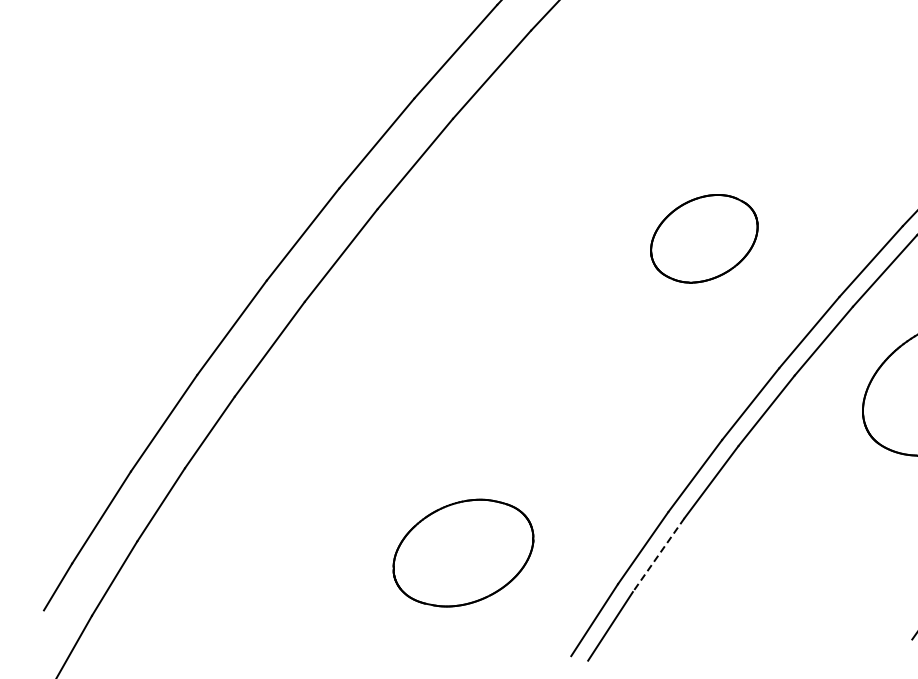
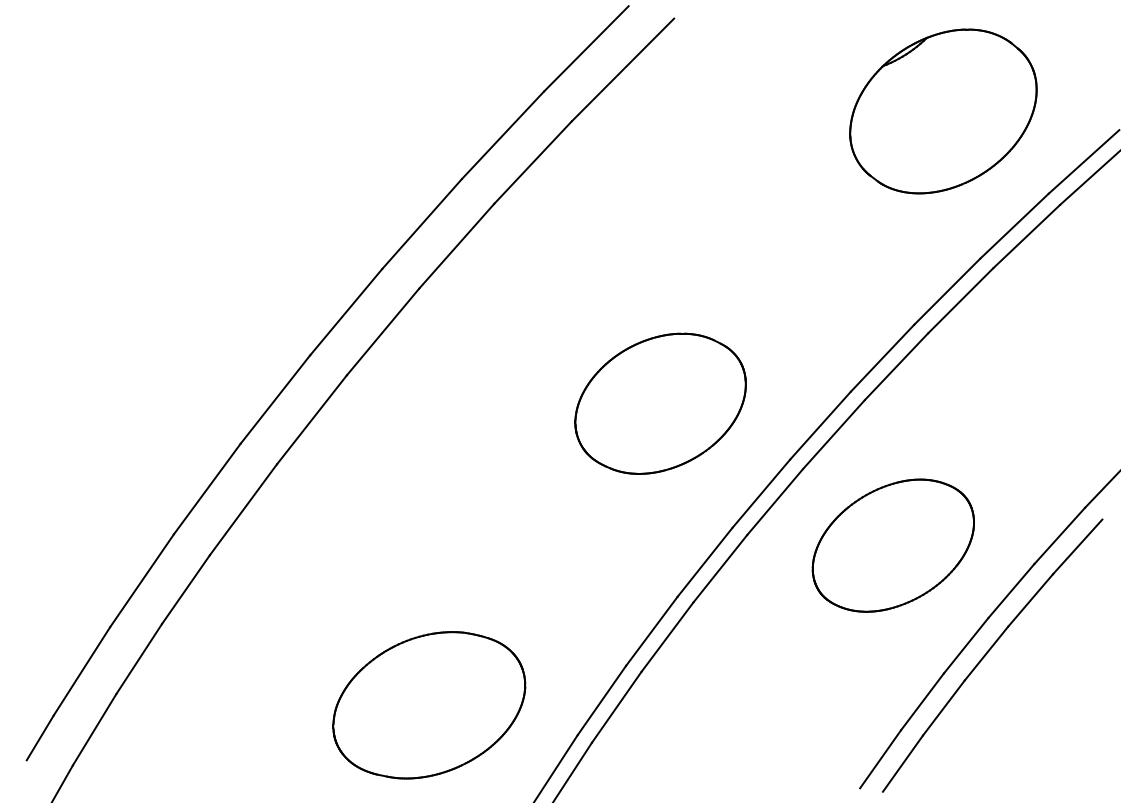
part: (704, 238) -> (660, 403), size x1.67
part: (463, 553) -> (429, 705), size x1.43
line: (658, 555) -> (616, 707), dashed -> solid

